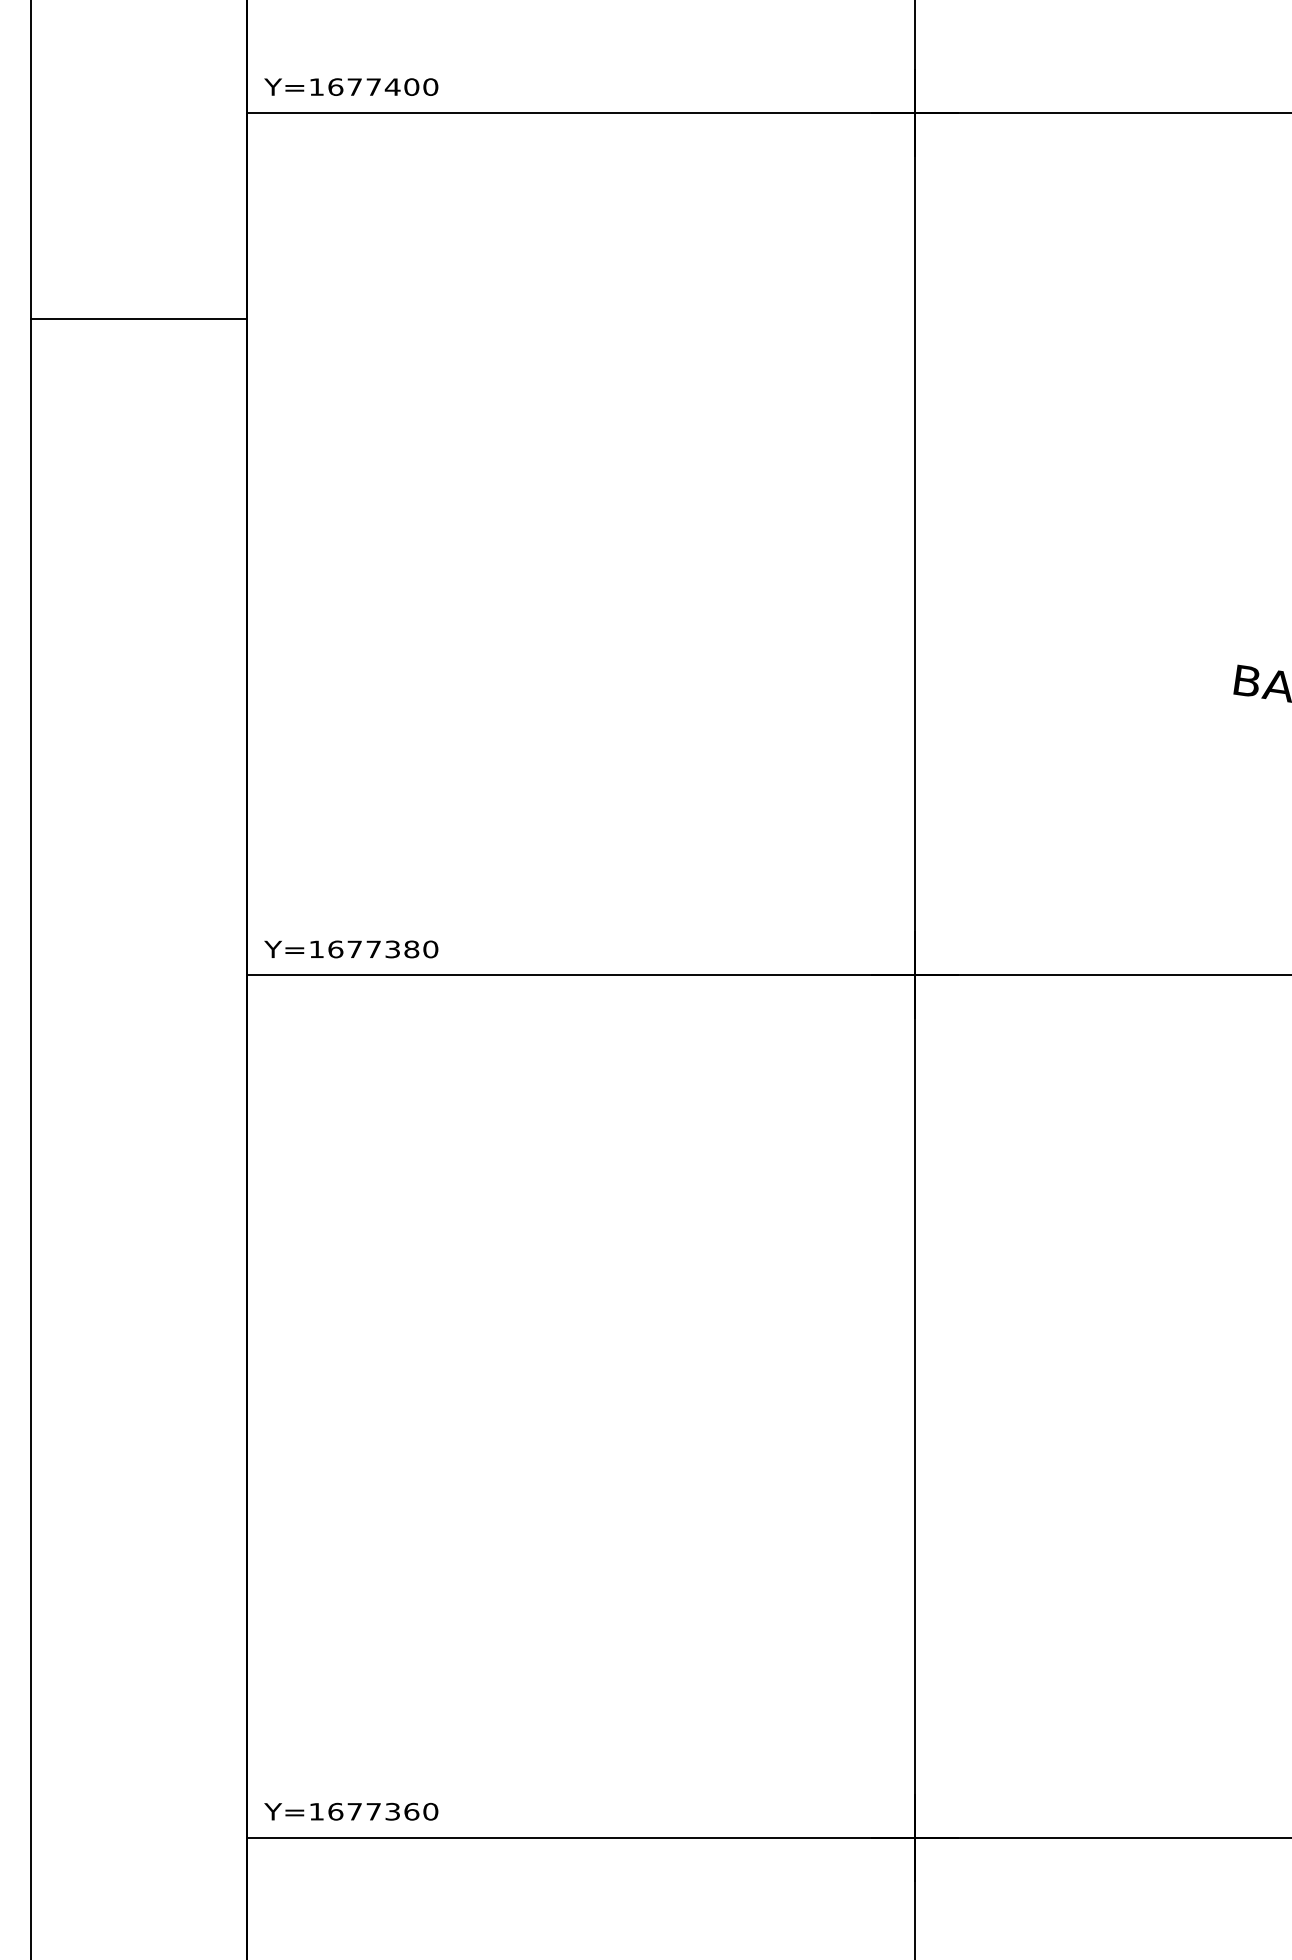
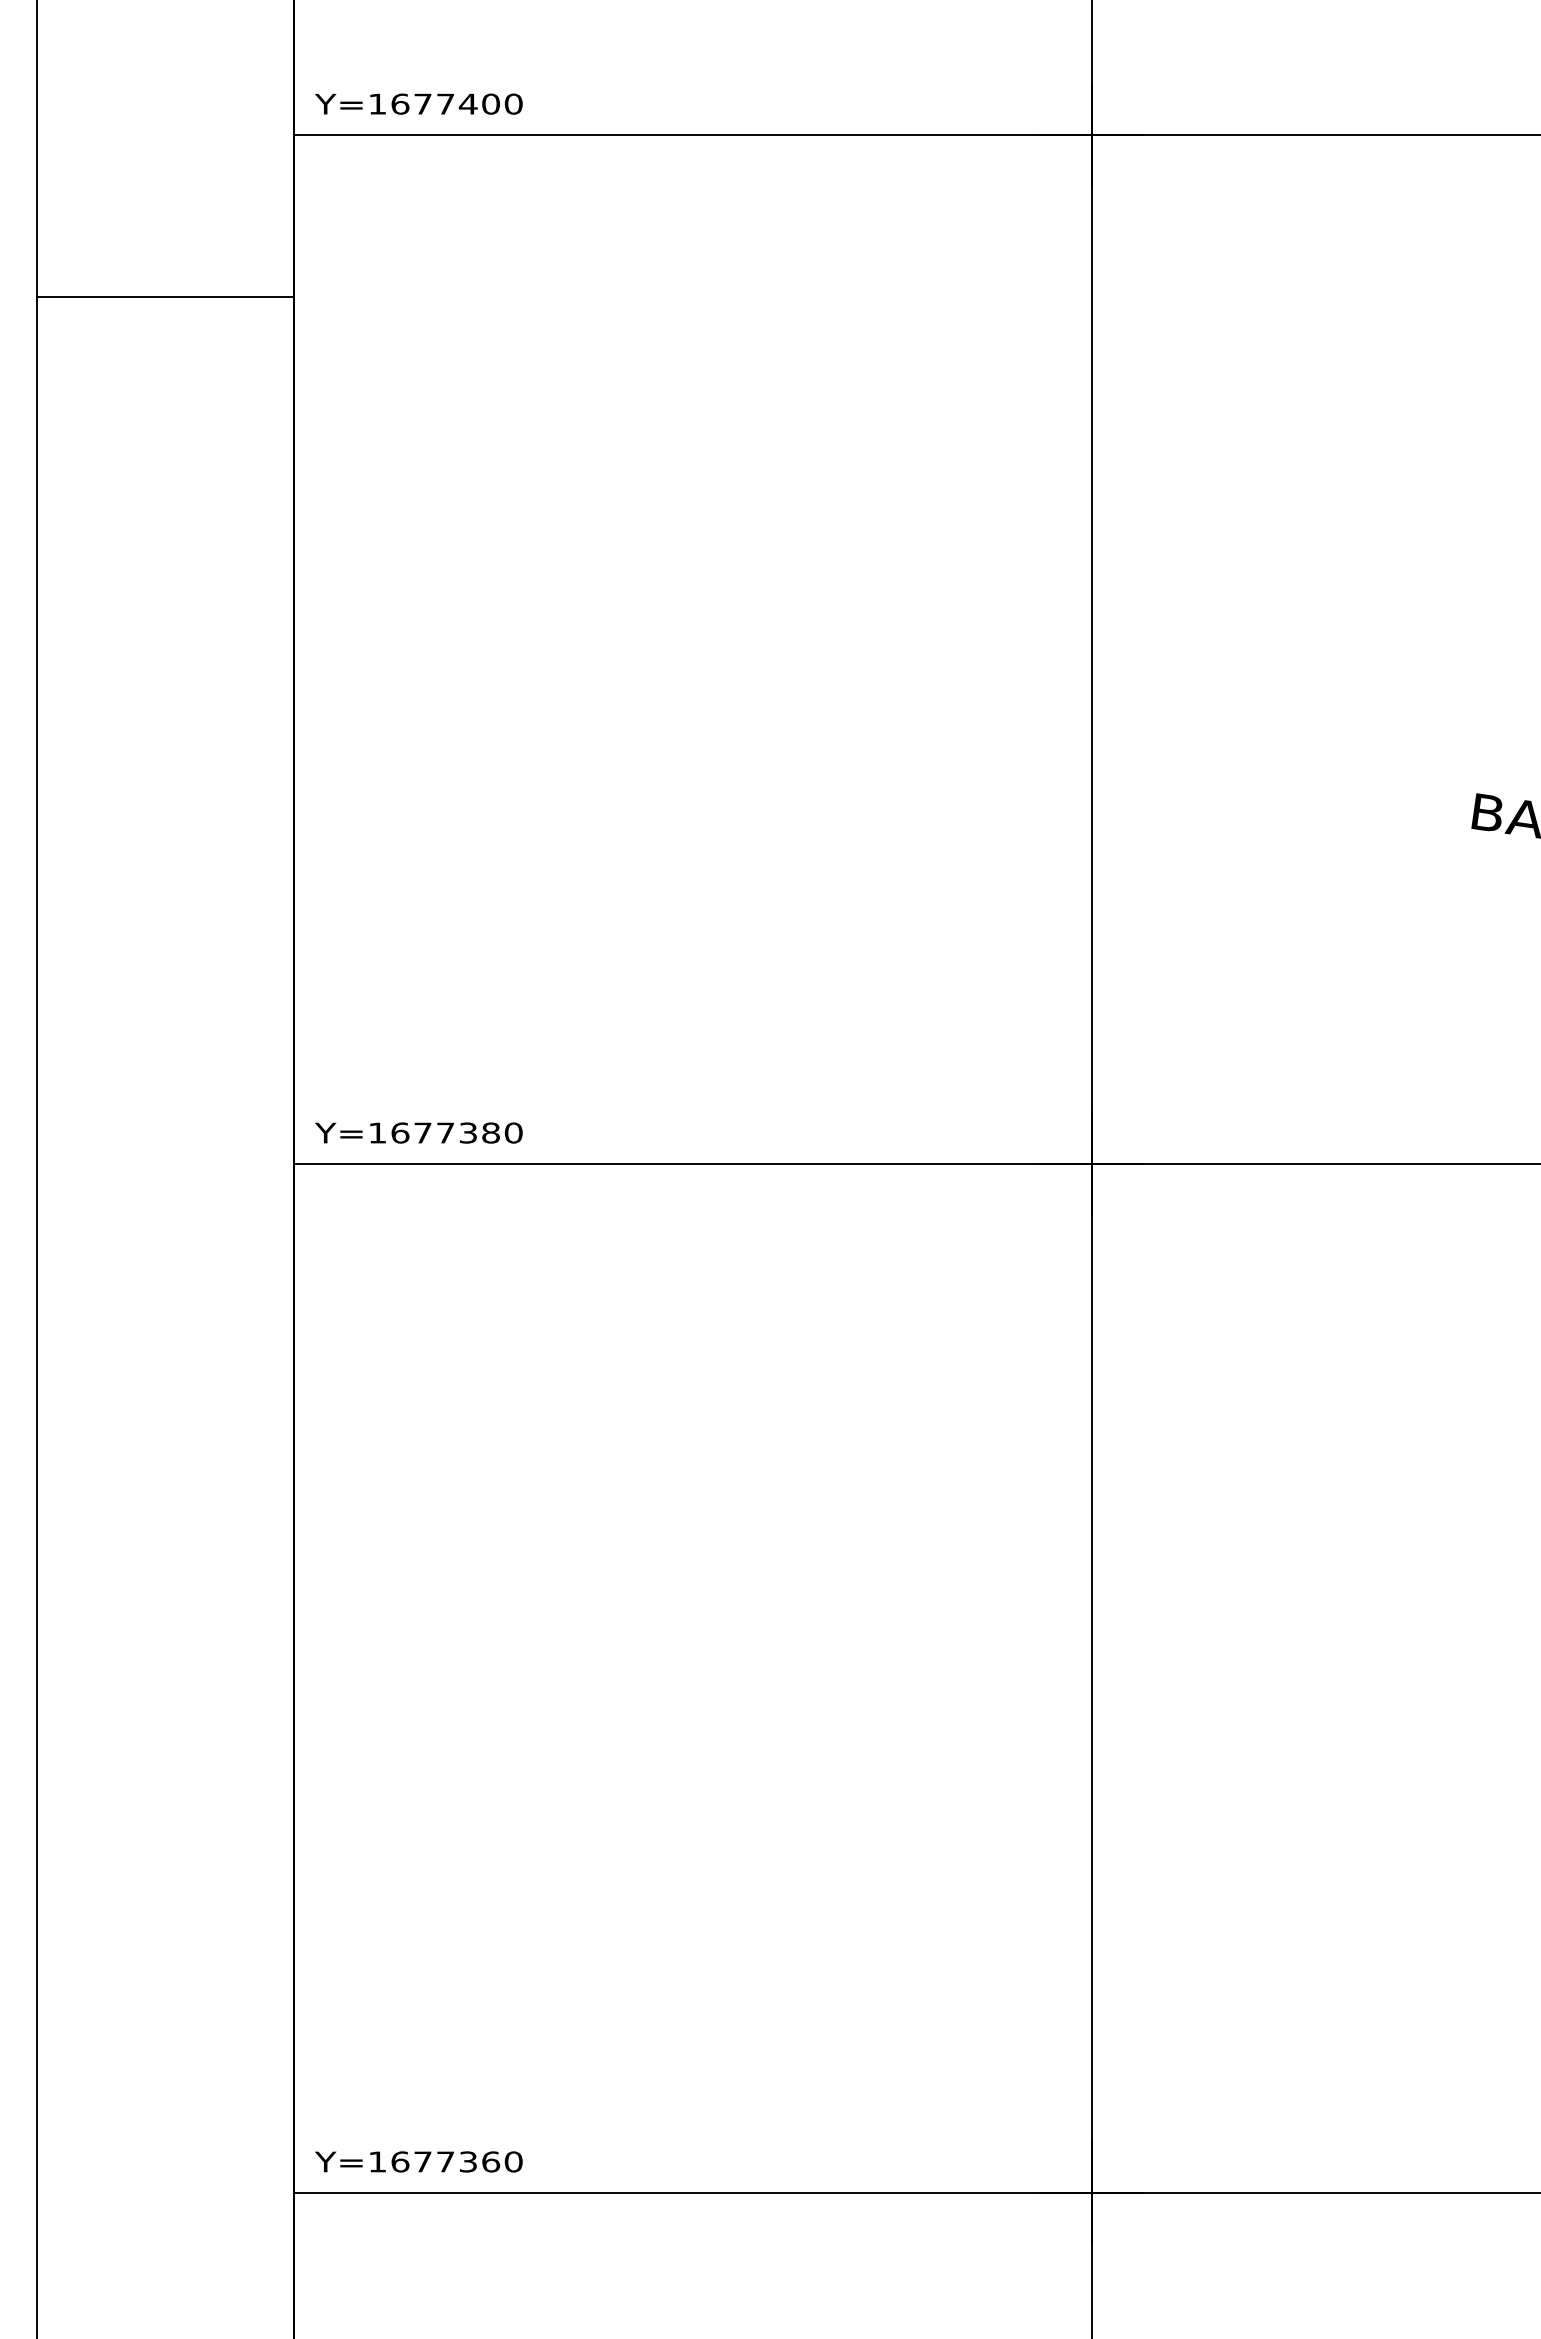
line: (138, 318) -> (165, 297), moved

